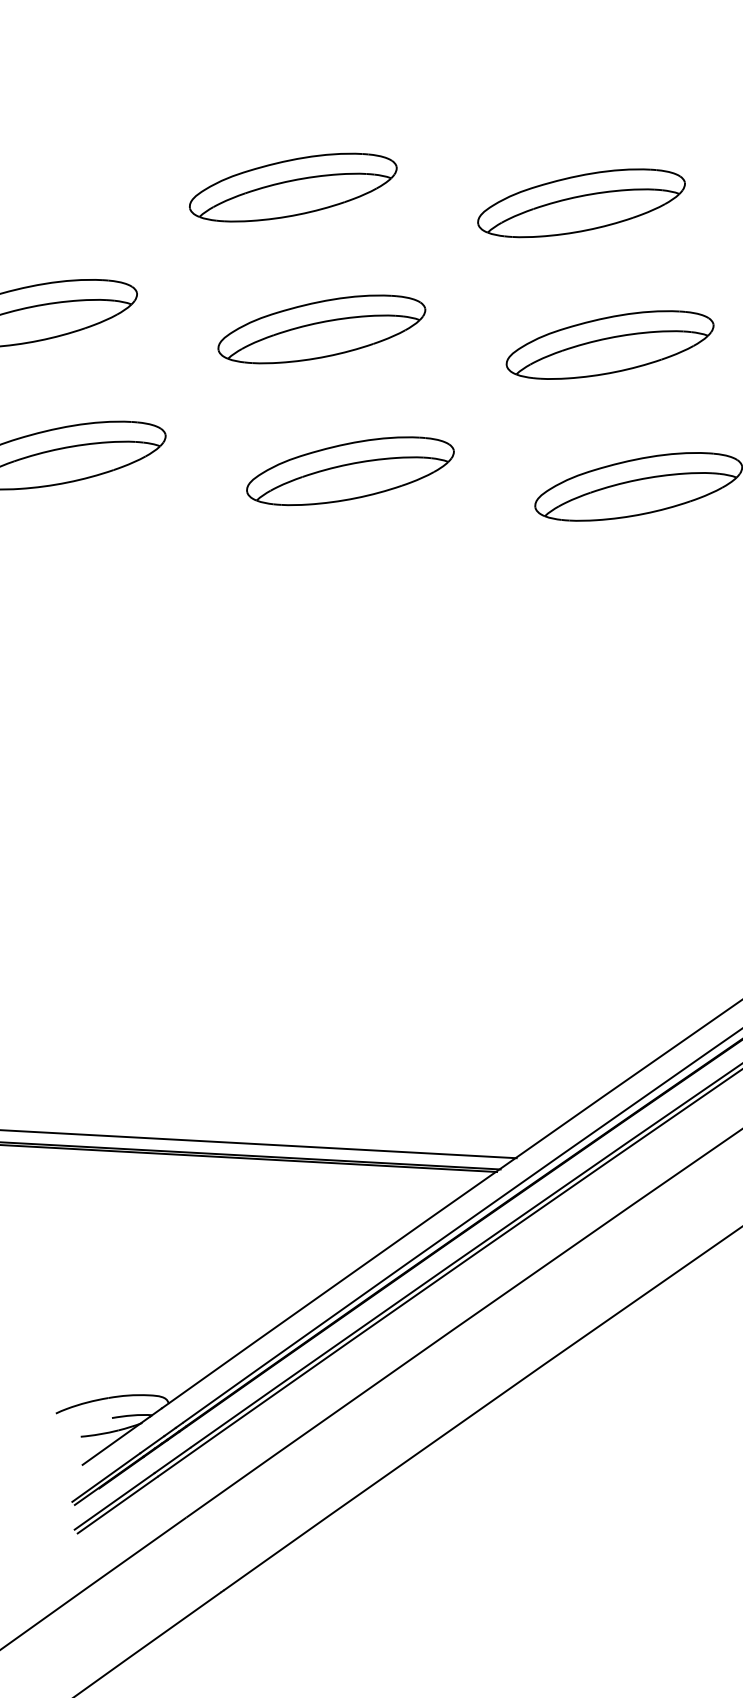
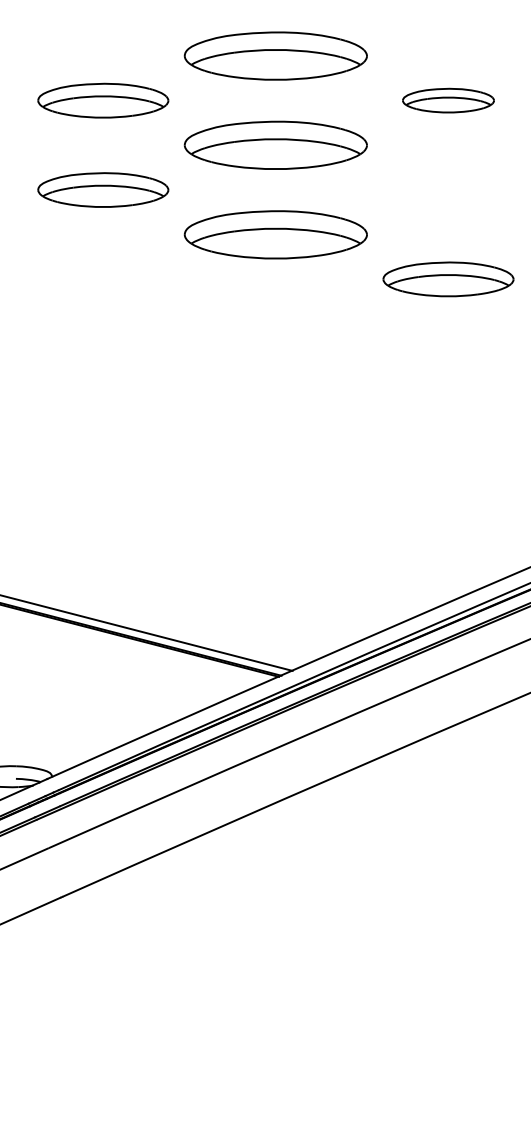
part: (292, 186) -> (275, 55), size x1.4
part: (581, 202) -> (448, 100), size x0.7
part: (321, 329) -> (275, 145), size x1.4
part: (609, 344) -> (448, 189), removed
part: (349, 471) -> (275, 234), size x1.4

